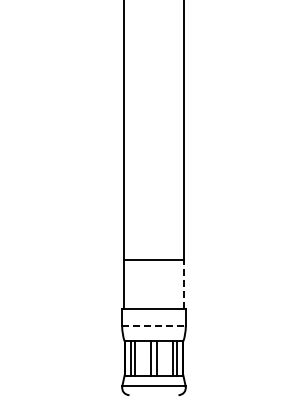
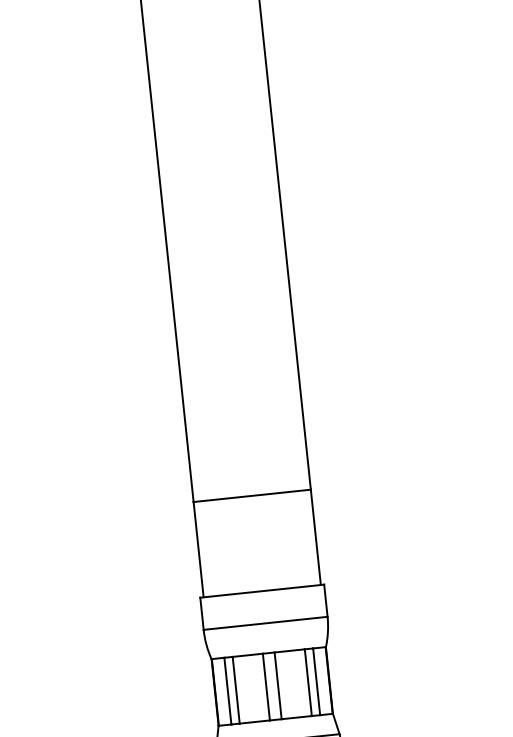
line: (184, 284) -> (316, 536), dashed -> solid
line: (154, 326) -> (266, 624), dashed -> solid

